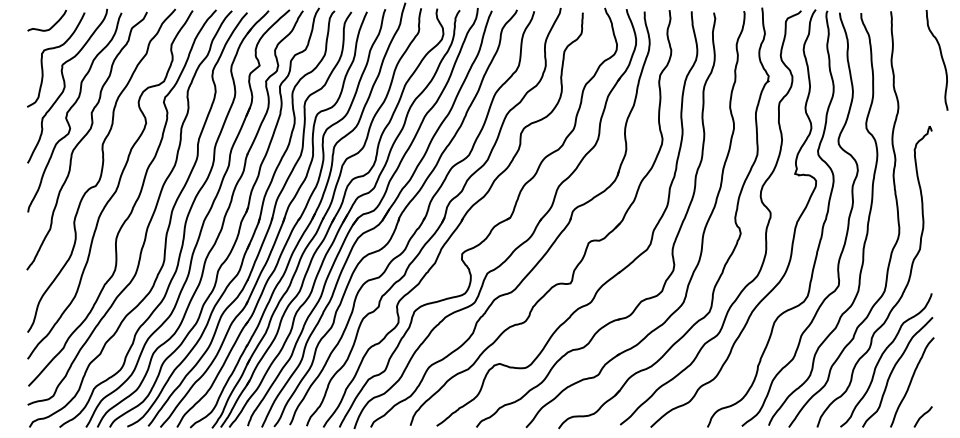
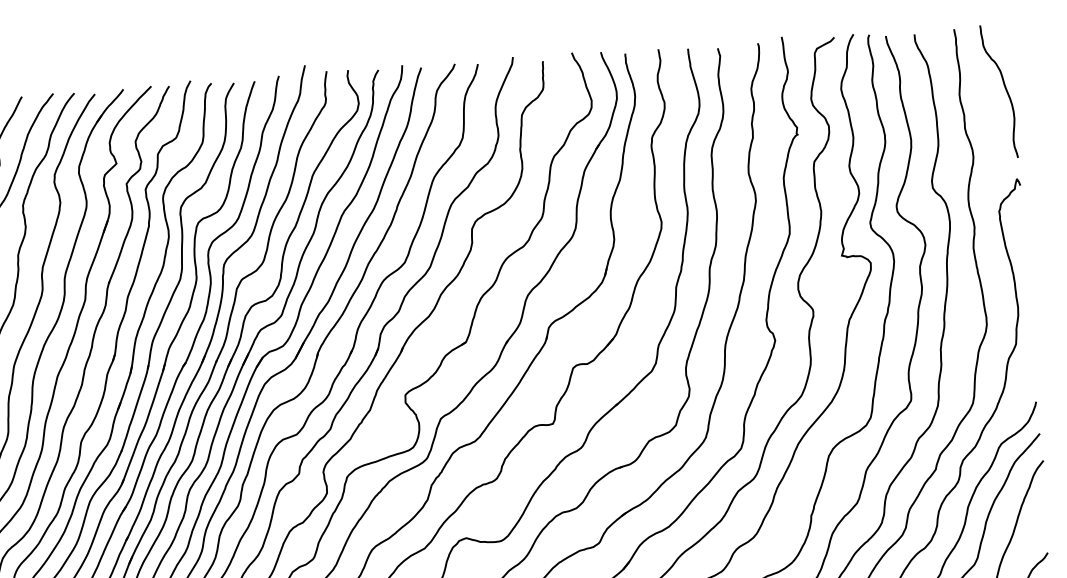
curve: (941, 59) -> (1004, 90), moved

